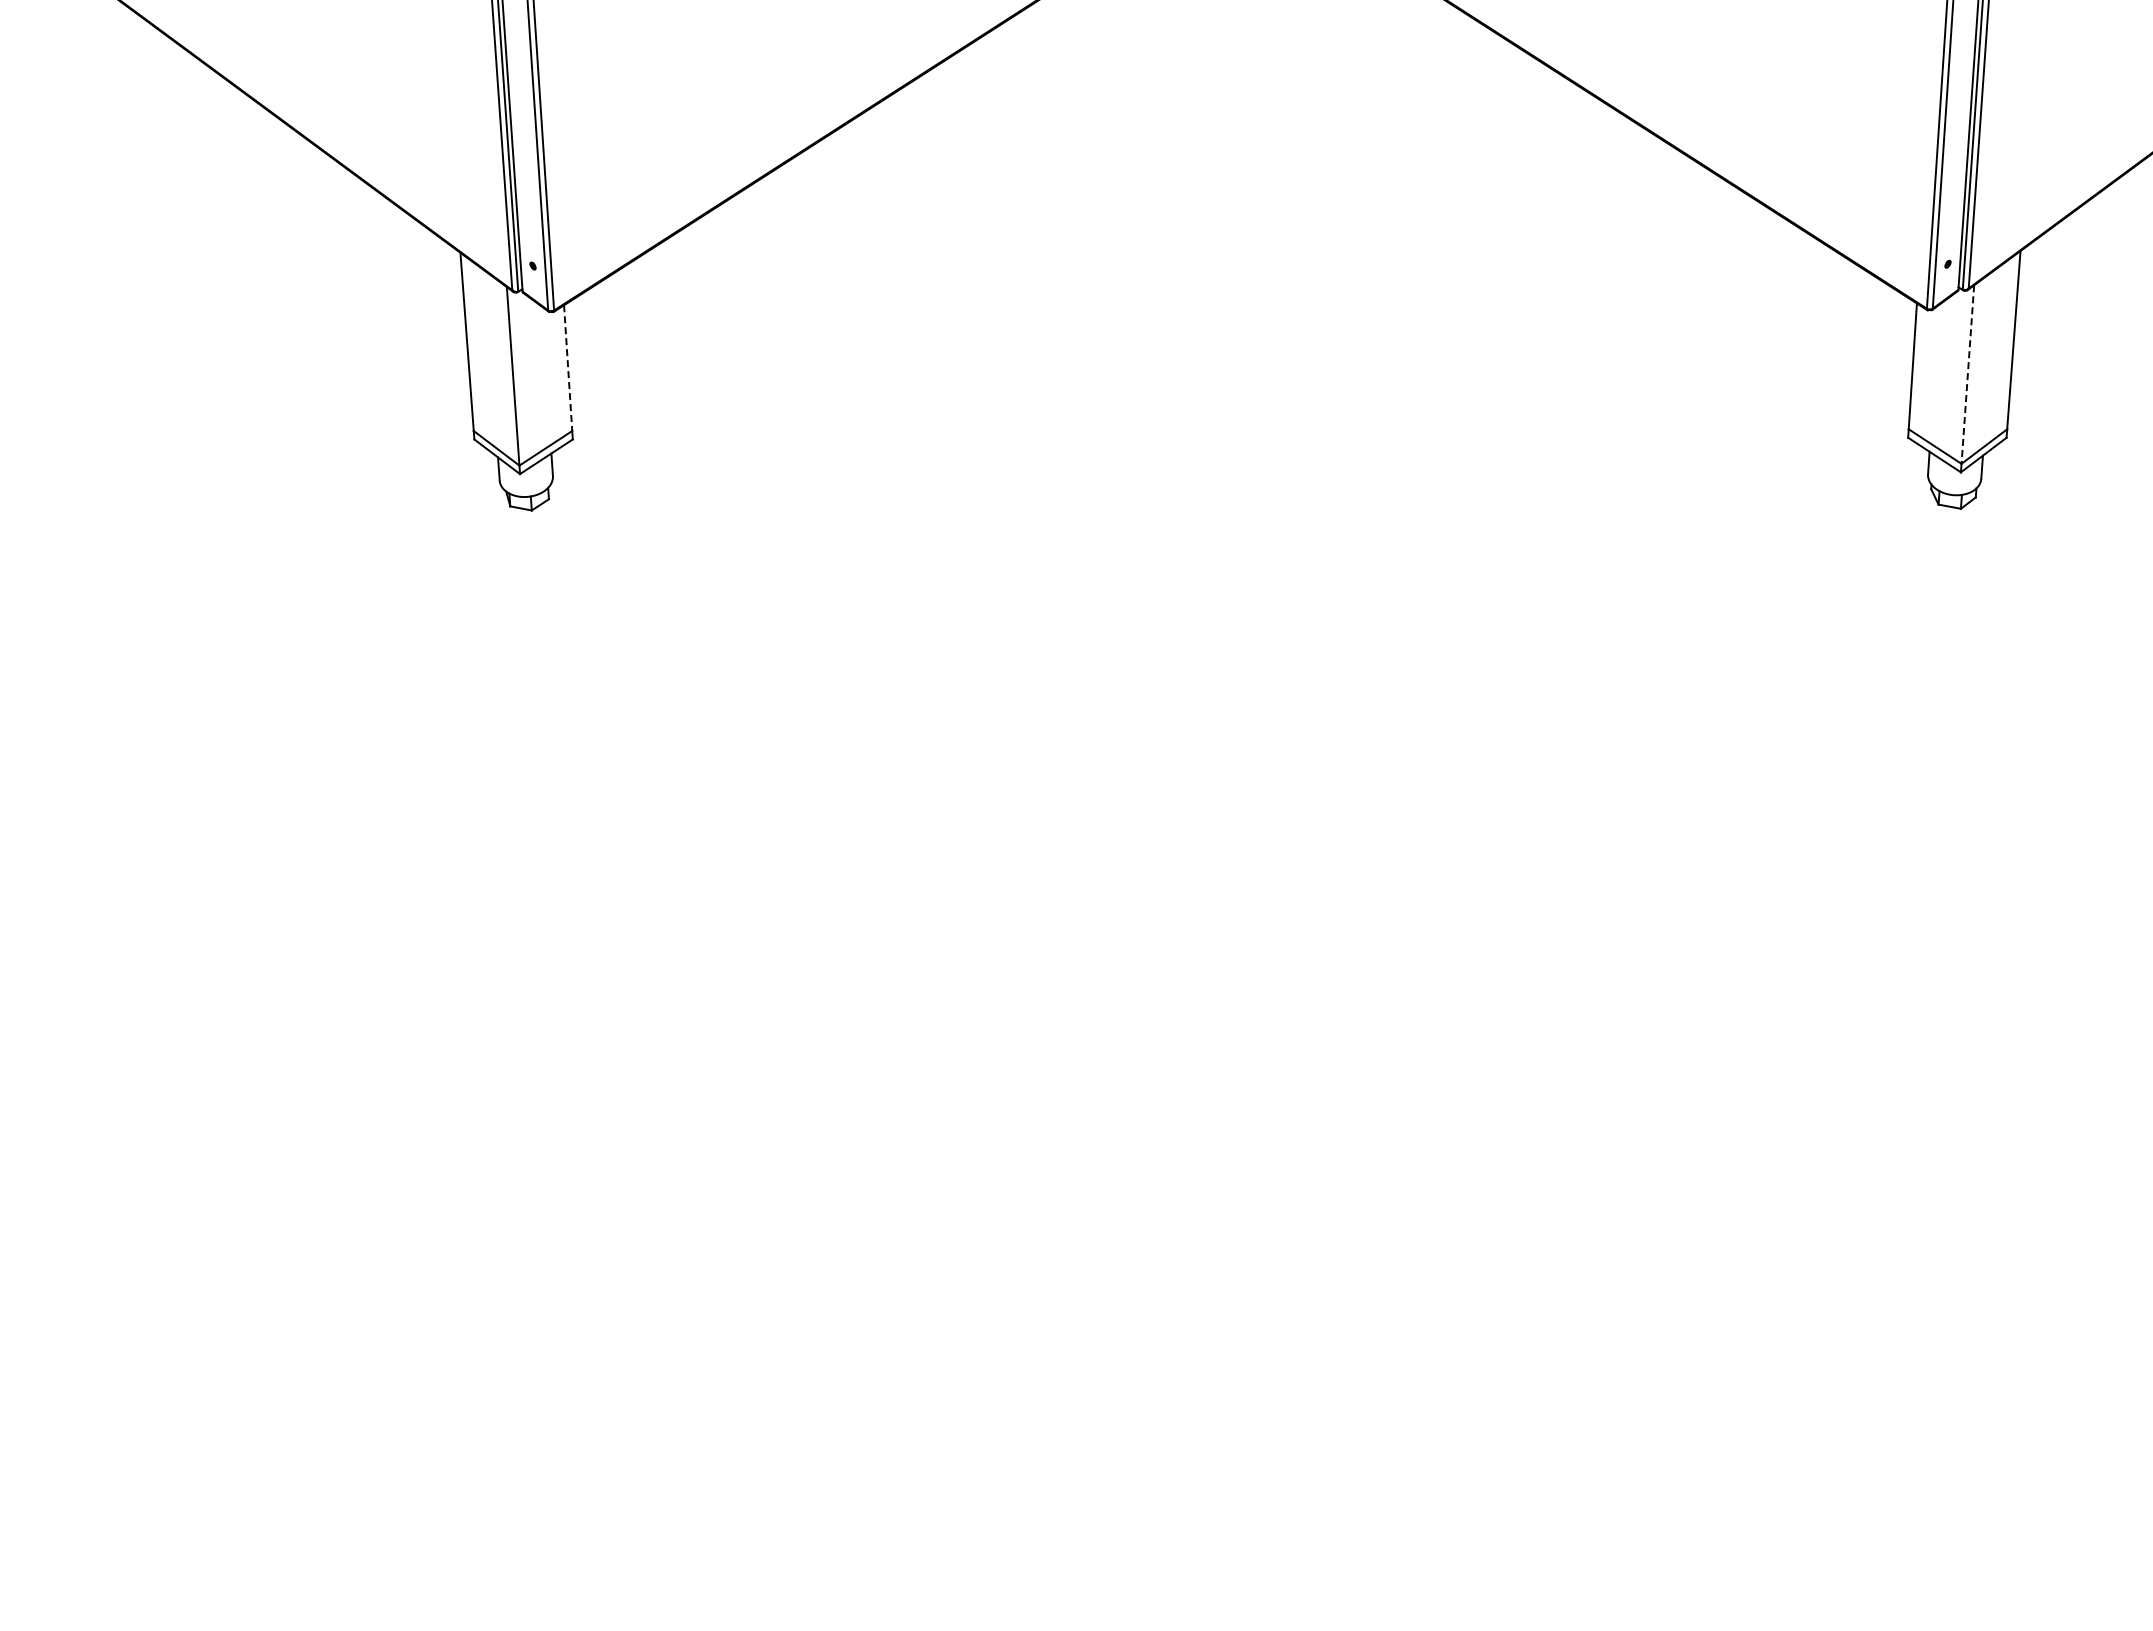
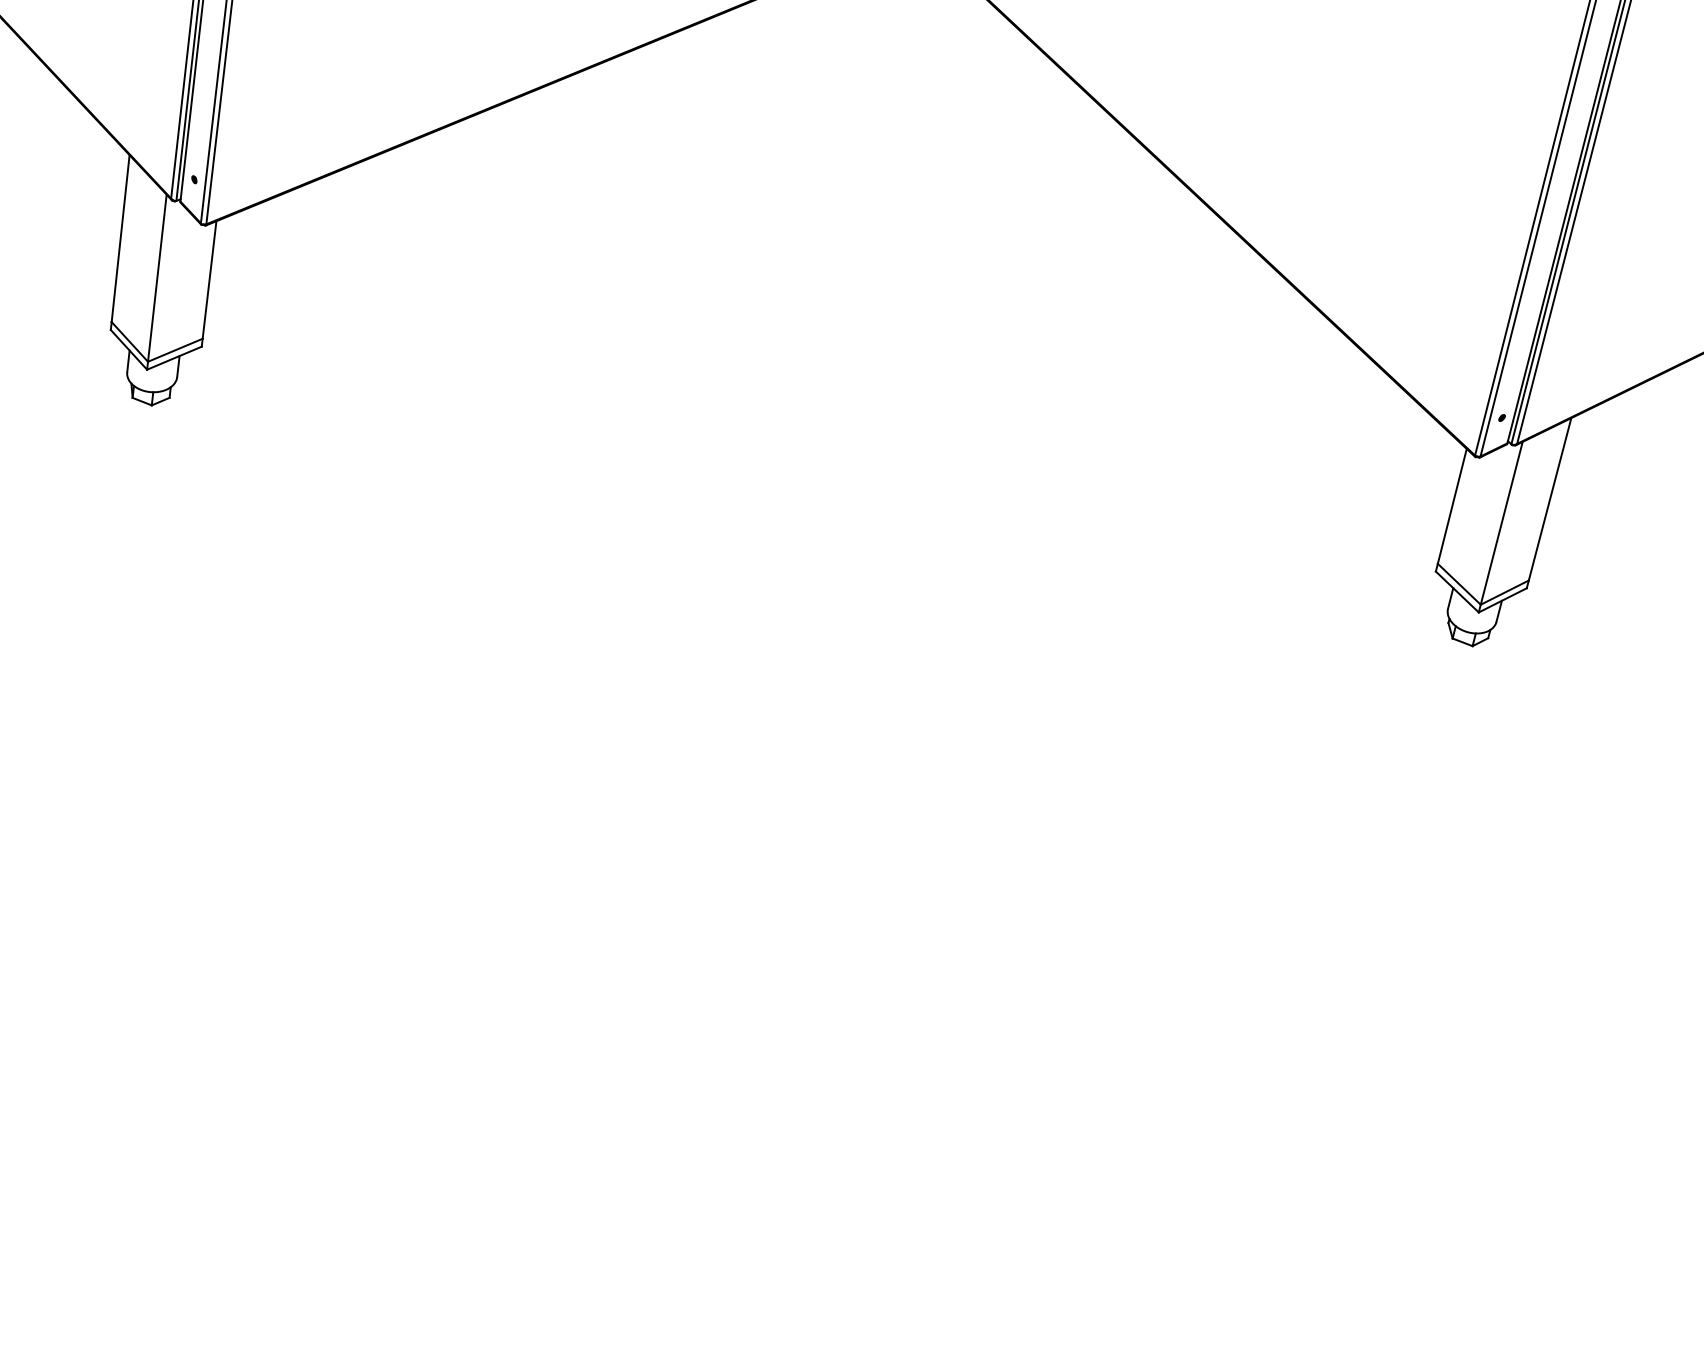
line: (568, 368) -> (209, 280), dashed -> solid
line: (1967, 375) -> (1501, 524), dashed -> solid

